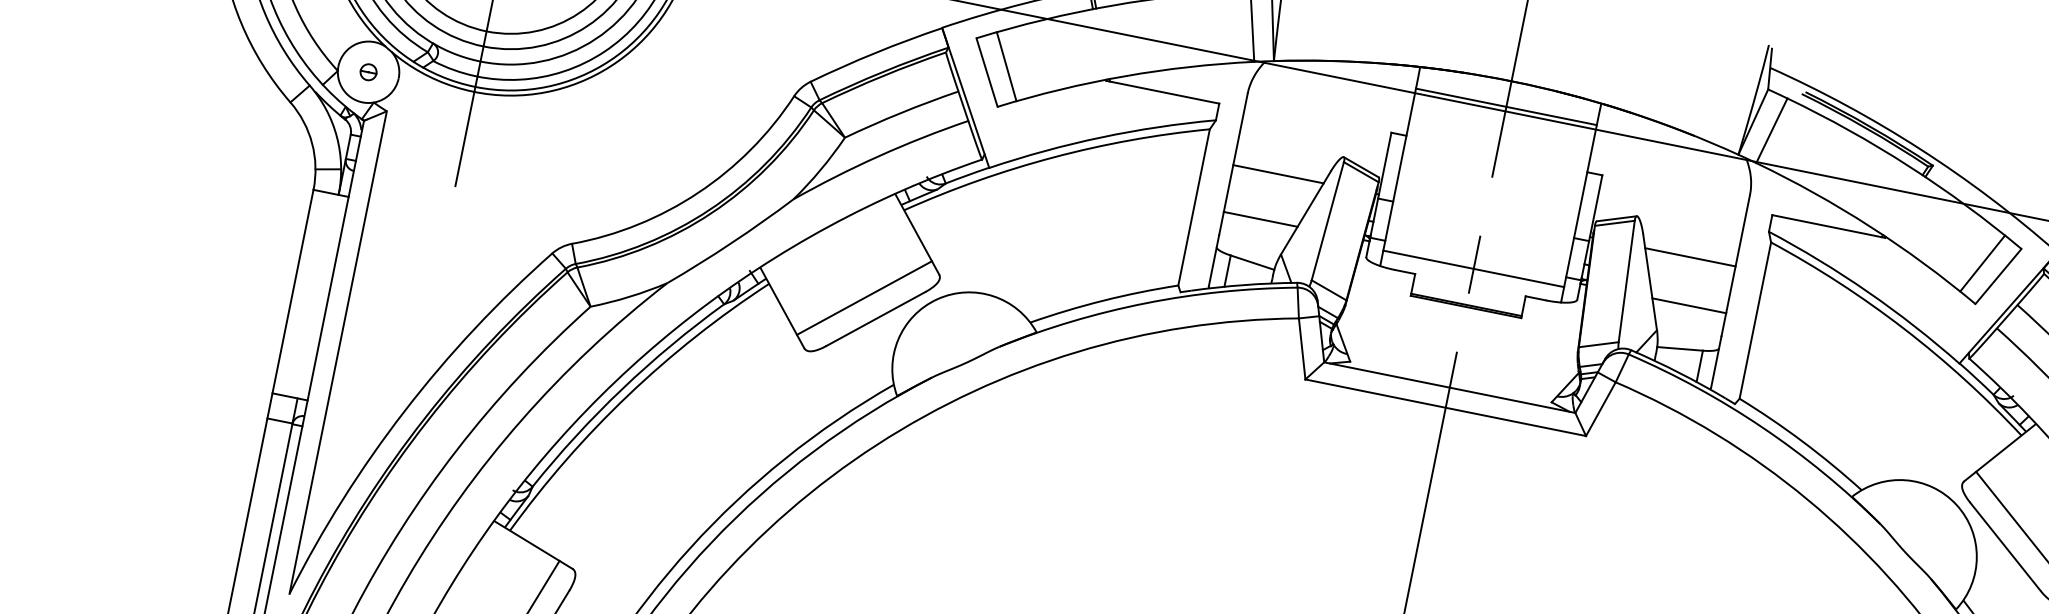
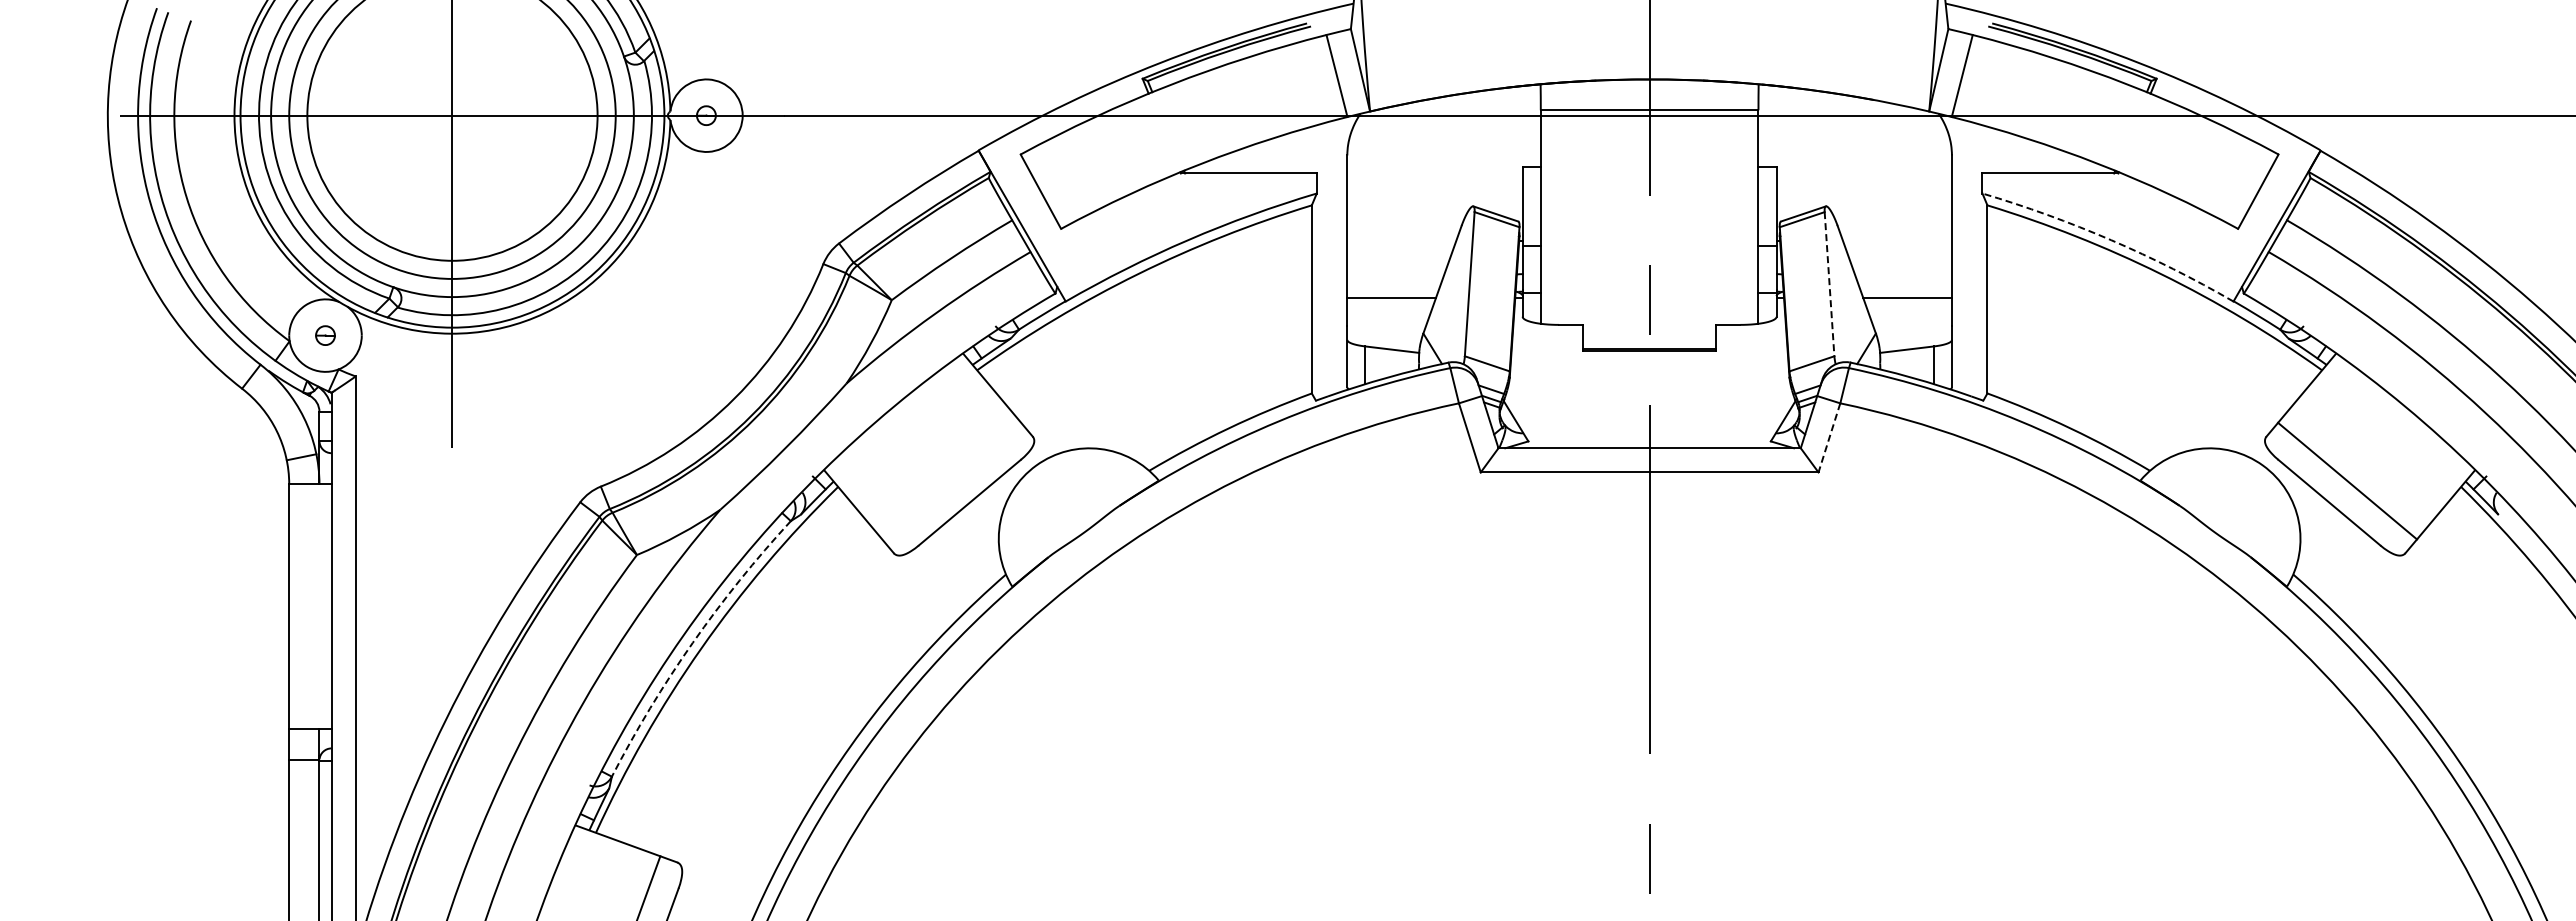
line: (1006, 66) -> (1061, 180), removed
line: (1278, 174) -> (1401, 241), removed
line: (1690, 257) -> (1897, 241), removed
line: (1982, 263) -> (2236, 180), removed
line: (1473, 269) -> (1649, 305), removed
line: (1626, 281) -> (1829, 284), solid -> dashed
arc: (1868, 292) -> (2111, 240), solid -> dashed
line: (864, 297) -> (951, 480), removed
arc: (622, 388) -> (692, 642), solid -> dashed
line: (1600, 409) -> (1829, 438), solid -> dashed

